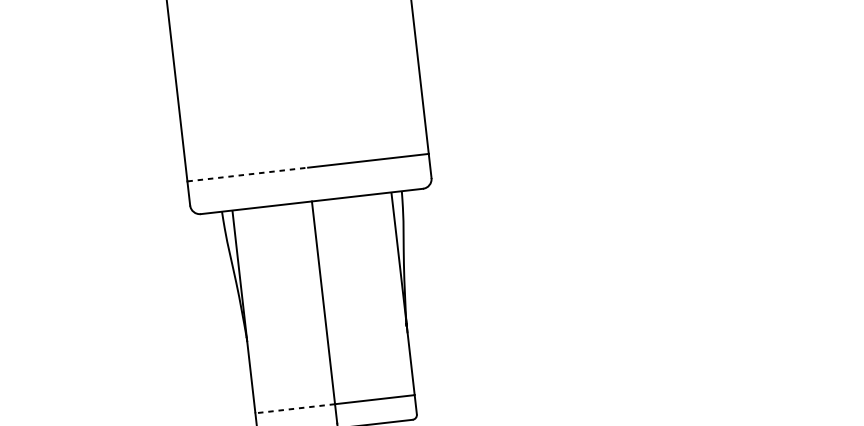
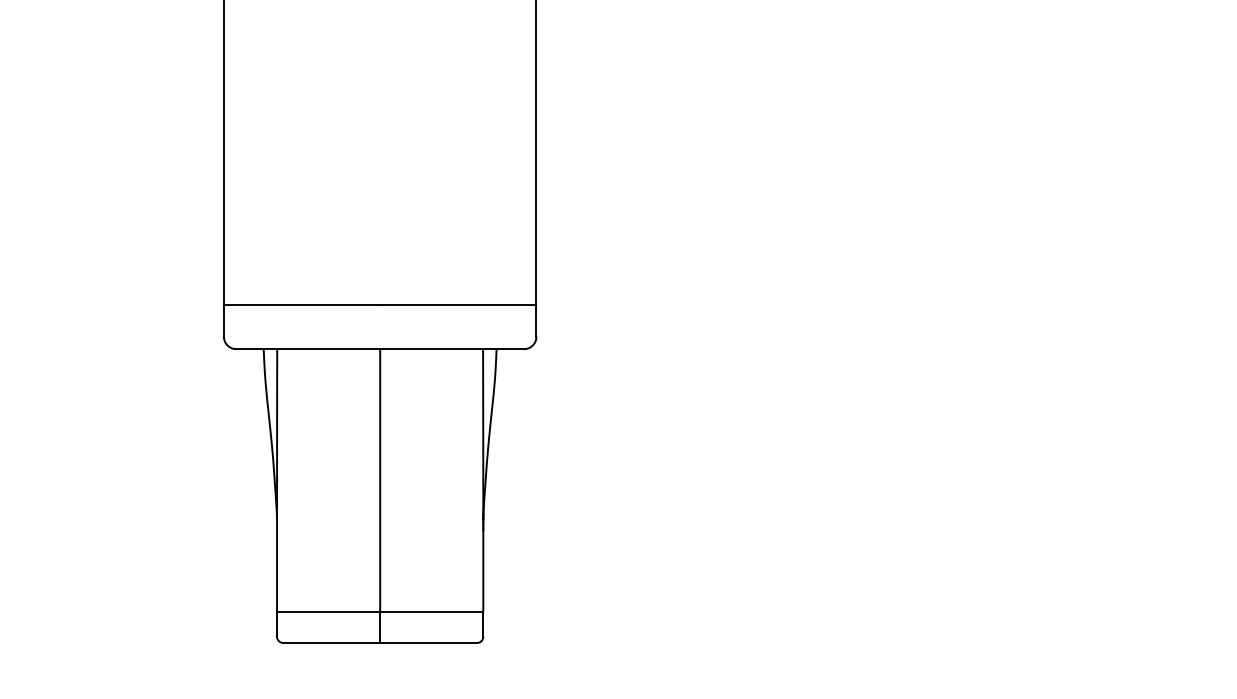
line: (248, 174) -> (302, 305), dashed -> solid
line: (295, 408) -> (328, 611), dashed -> solid

